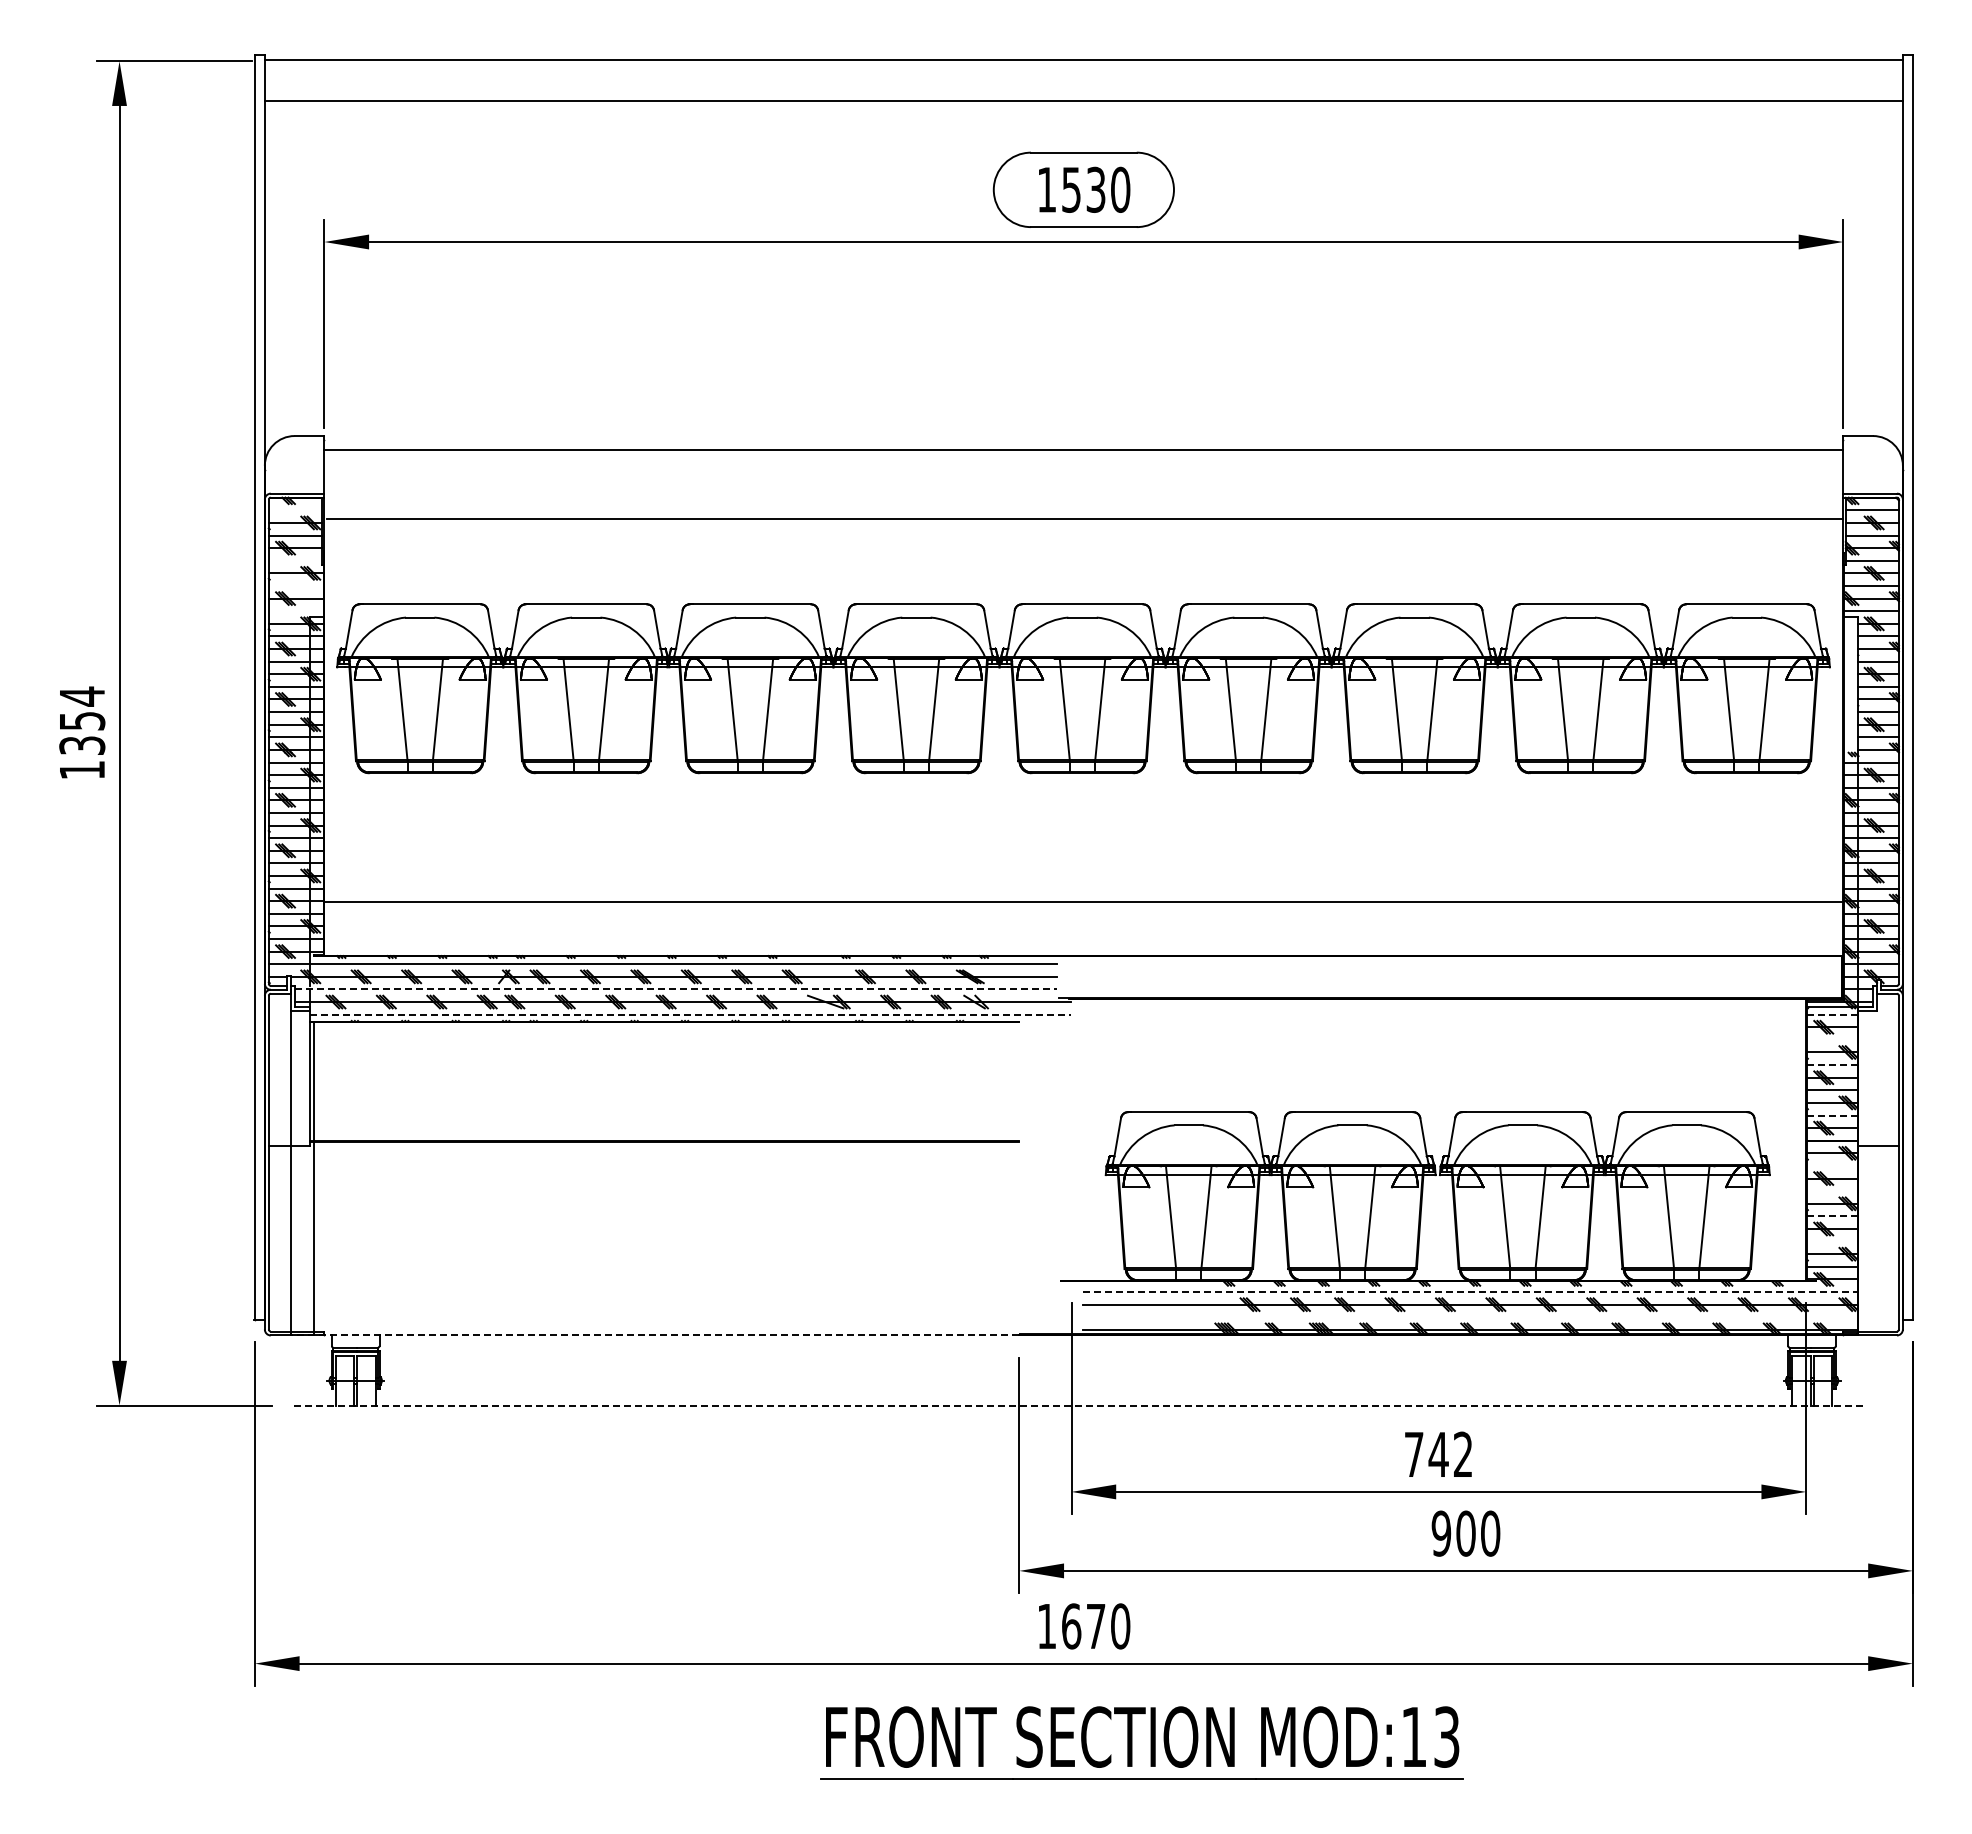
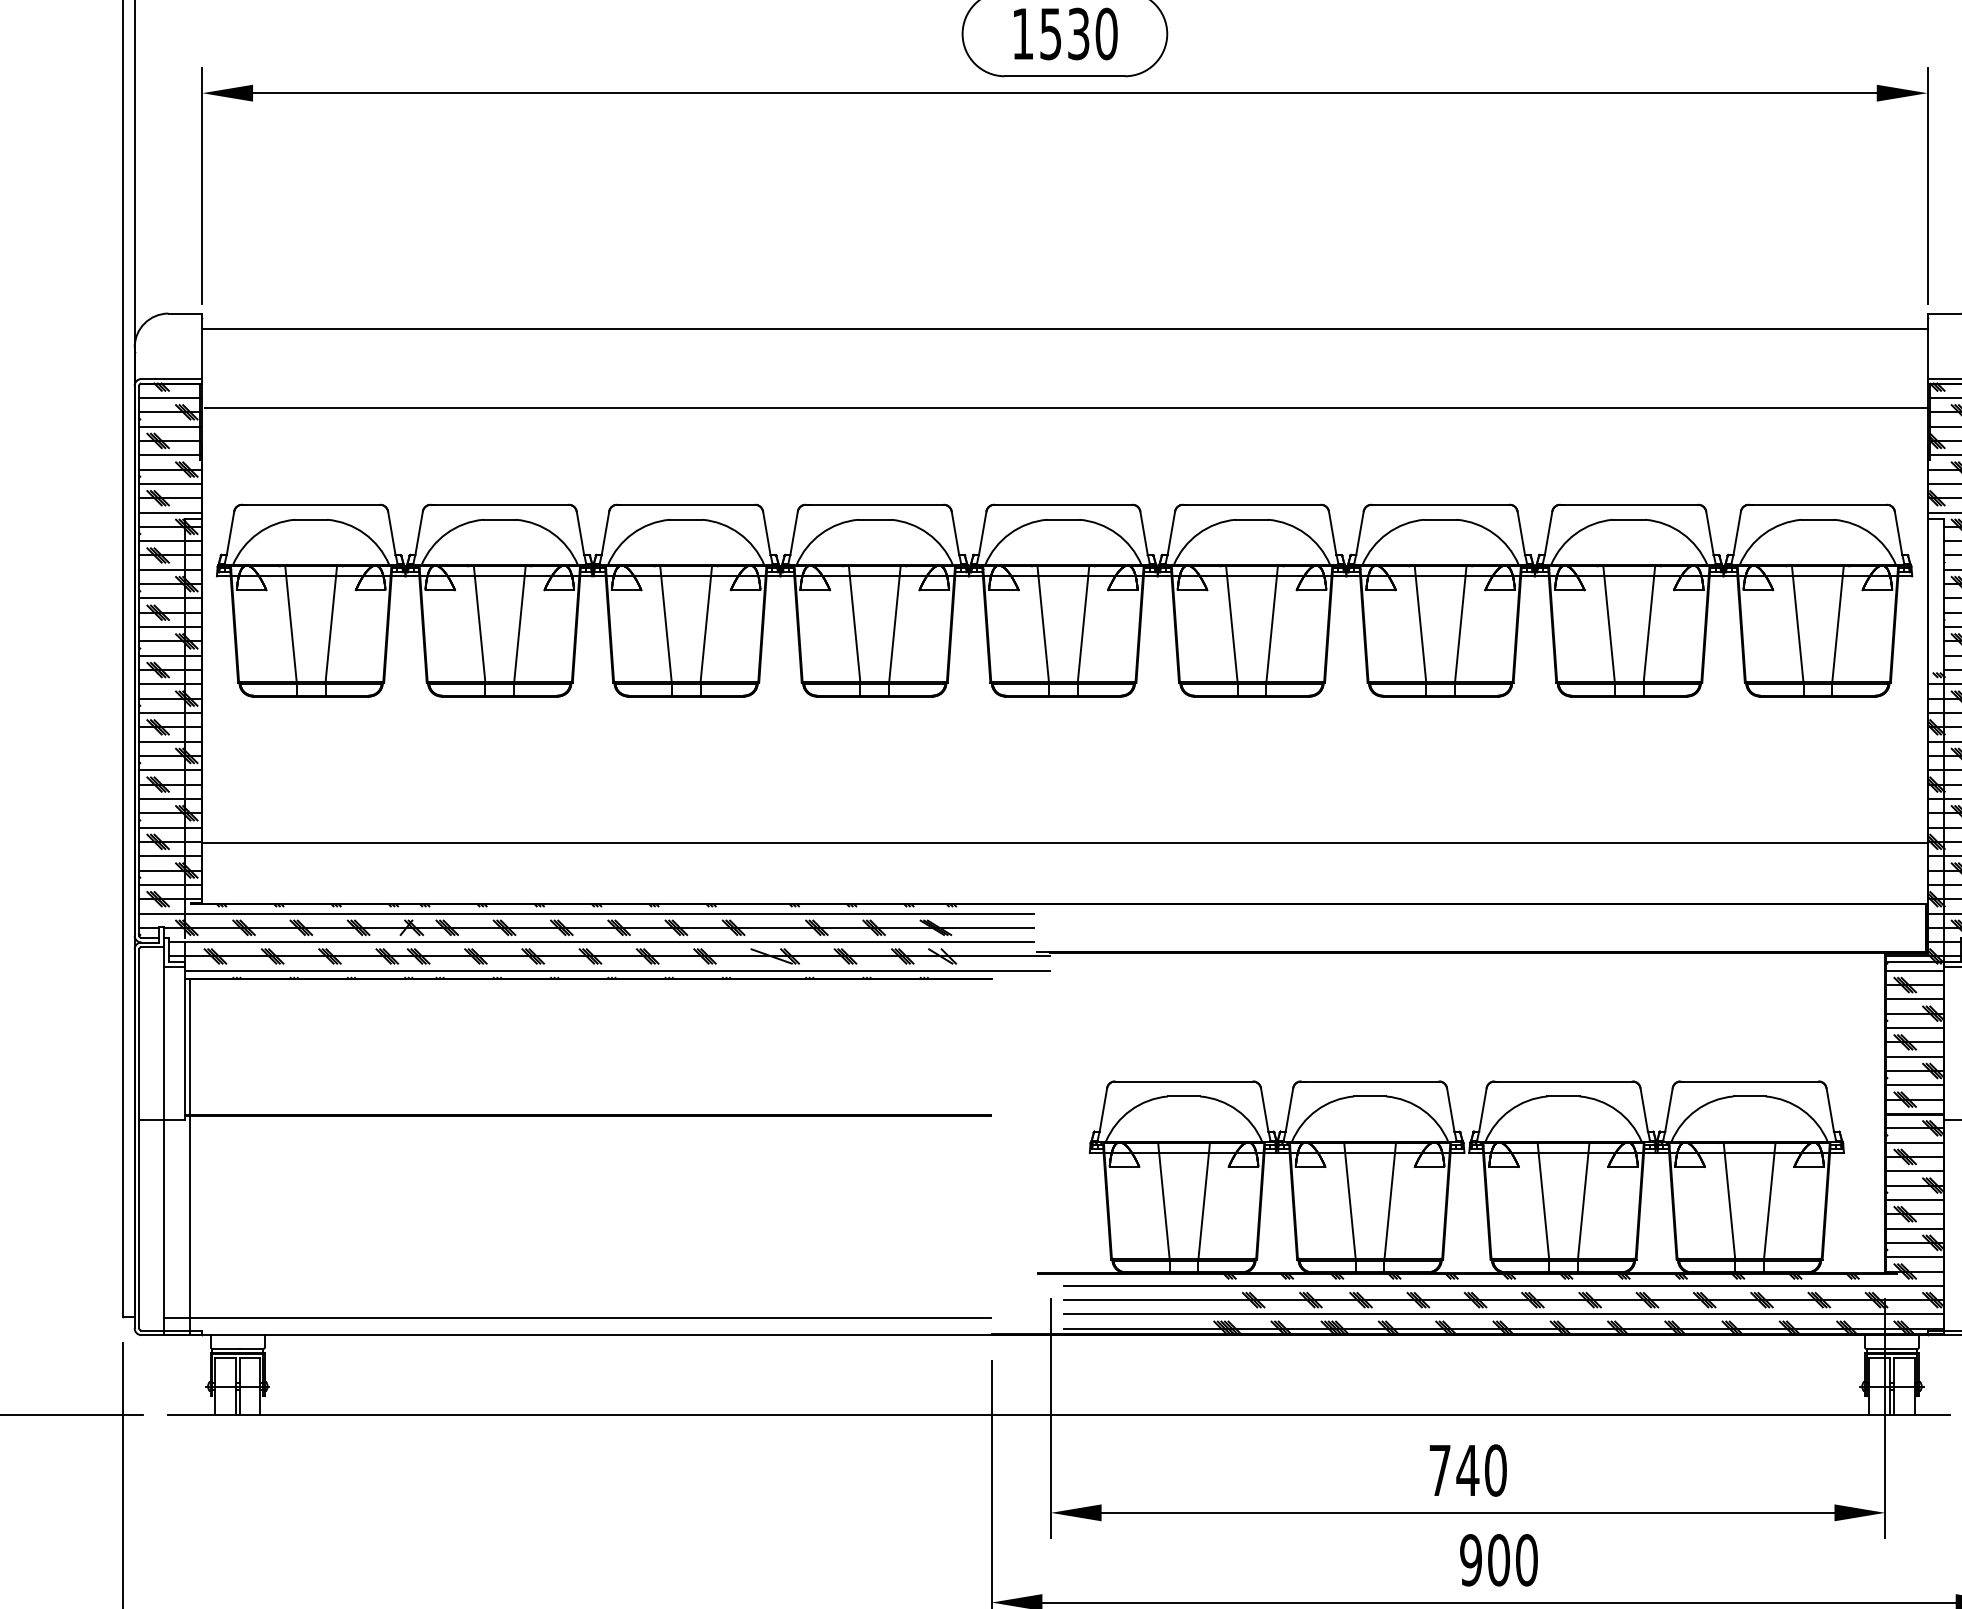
line: (294, 510) -> (168, 398), added
line: (294, 560) -> (168, 454), added
line: (295, 586) -> (169, 484), added
line: (295, 611) -> (169, 512), added
line: (675, 989) -> (601, 942), dashed -> solid
line: (690, 1014) -> (618, 970), dashed -> solid
line: (1832, 1014) -> (1915, 970), dashed -> solid
line: (1831, 1039) -> (1914, 998), added
line: (1832, 1065) -> (1915, 1028), dashed -> solid
line: (1832, 1115) -> (1915, 1085), dashed -> solid
line: (1831, 1165) -> (1914, 1142), added
line: (1831, 1191) -> (1914, 1171), added
line: (1832, 1216) -> (1915, 1200), dashed -> solid
line: (1831, 1241) -> (1914, 1228), added
line: (1471, 1292) -> (1505, 1286), dashed -> solid
line: (1470, 1317) -> (1504, 1314), added
line: (654, 1320) -> (577, 1318), added
line: (654, 1335) -> (577, 1335), dashed -> solid
line: (1079, 1405) -> (1059, 1414), dashed -> solid
text: (1462, 1454) -> (1494, 1470), 742 -> 740

